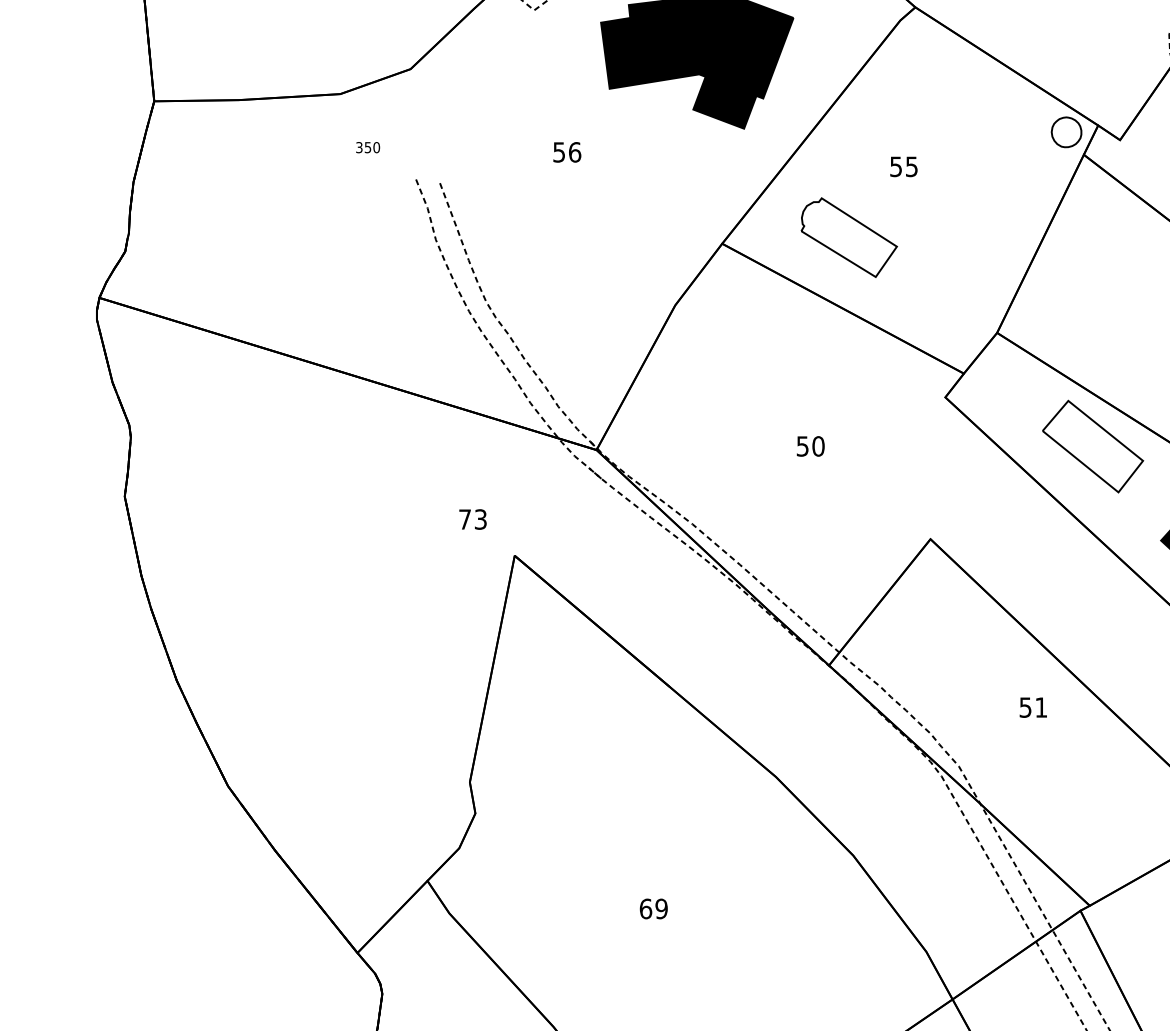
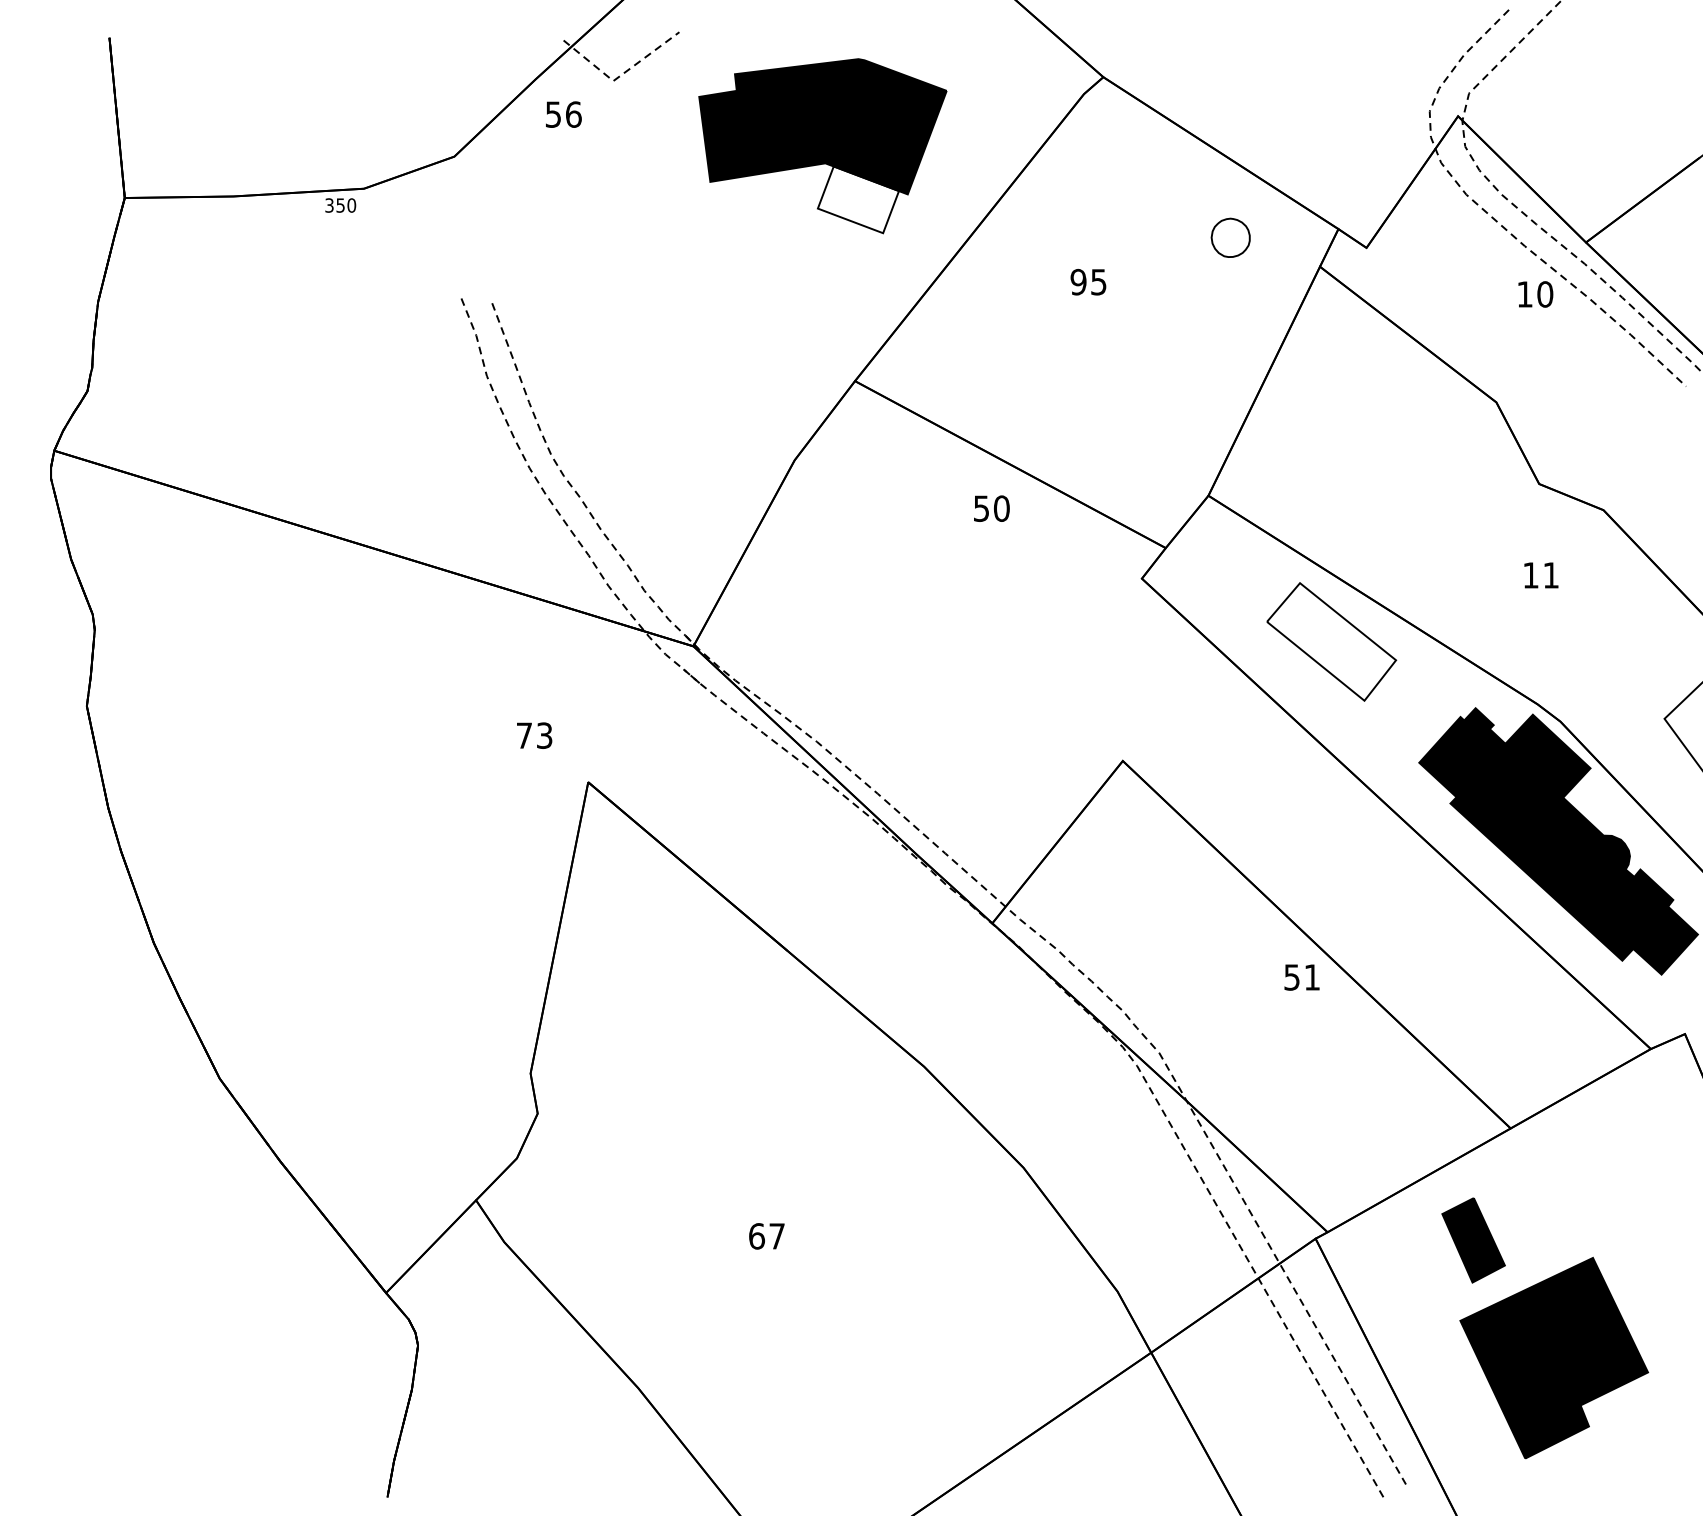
fill: (724, 102) -> (858, 199), removed
part: (1066, 132) -> (1230, 237), moved
text: (367, 147) -> (340, 205), moved
text: (567, 152) -> (563, 114), moved
text: (896, 166) -> (1078, 281), 55 -> 95
part: (849, 237) -> (1018, 372), removed
text: (810, 446) -> (991, 508), moved
text: (1032, 707) -> (1301, 977), moved
text: (661, 909) -> (777, 1236), 69 -> 67

